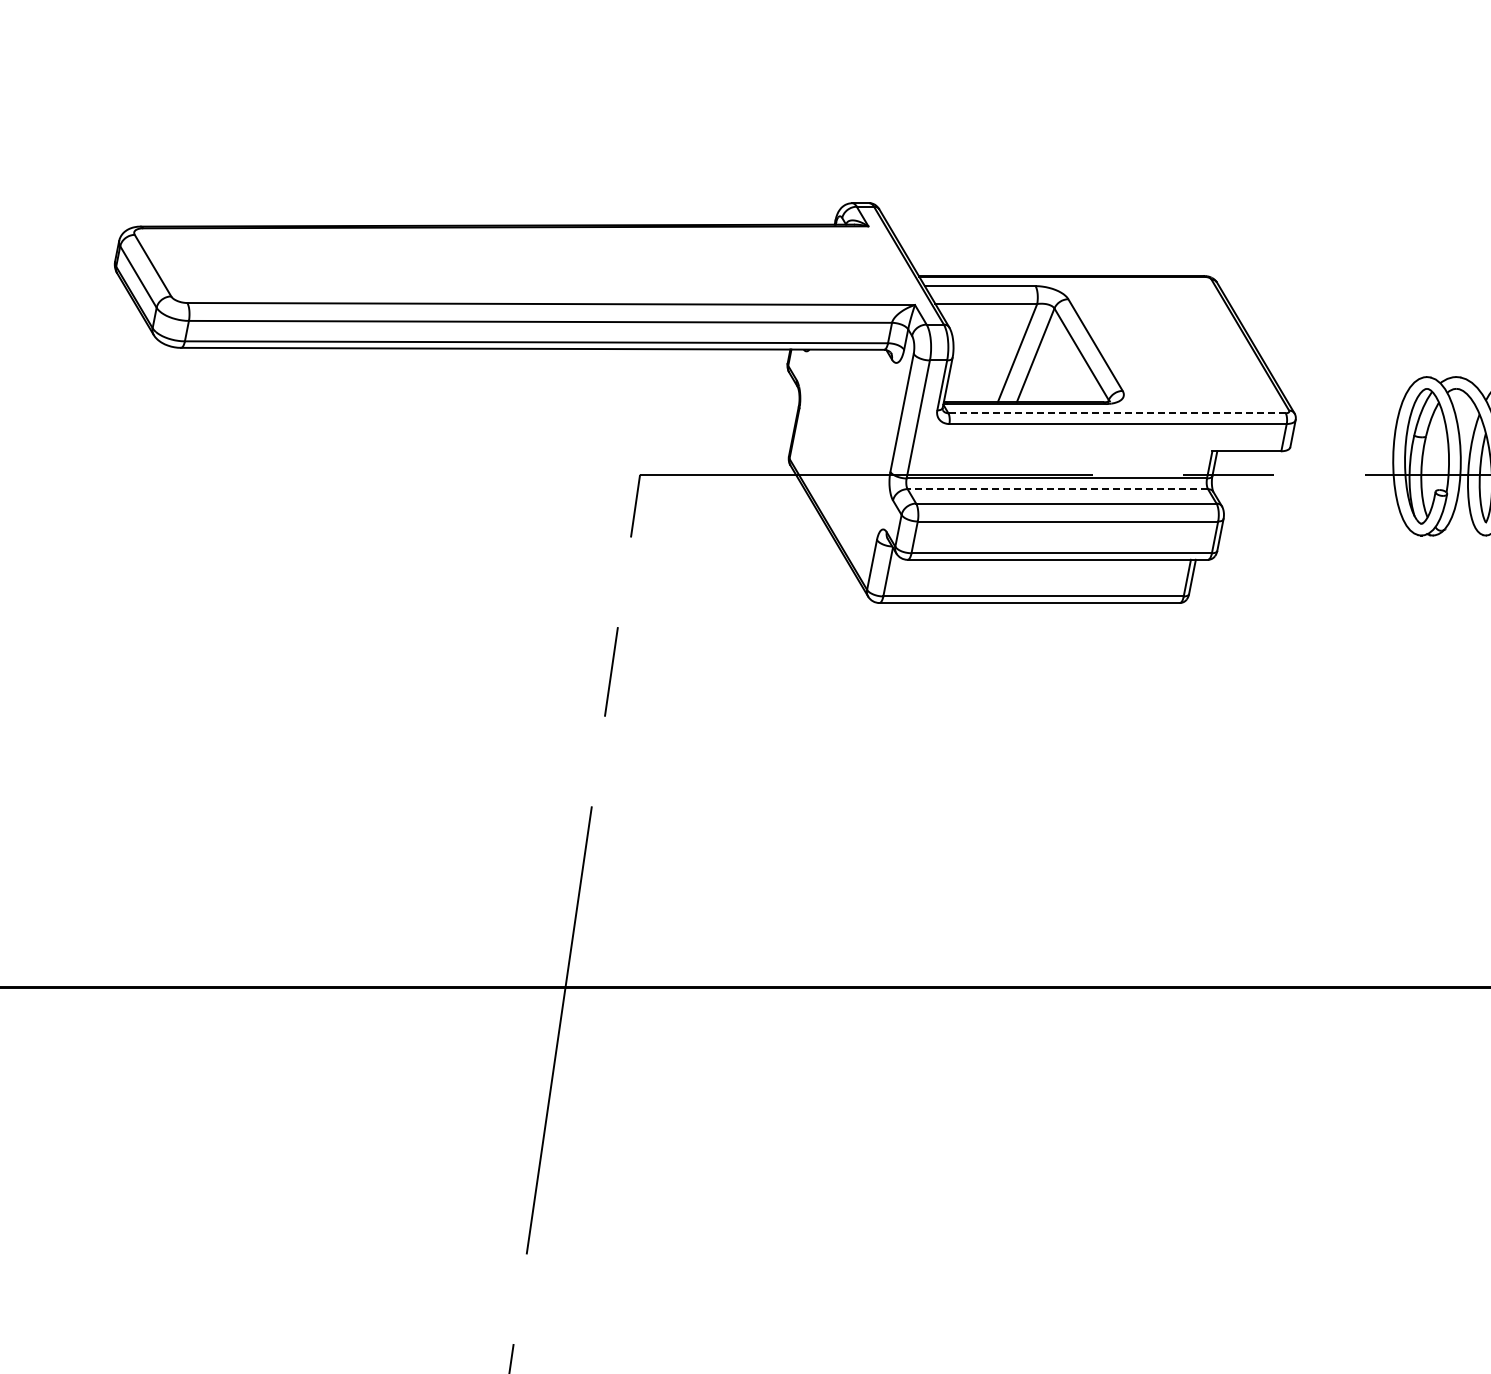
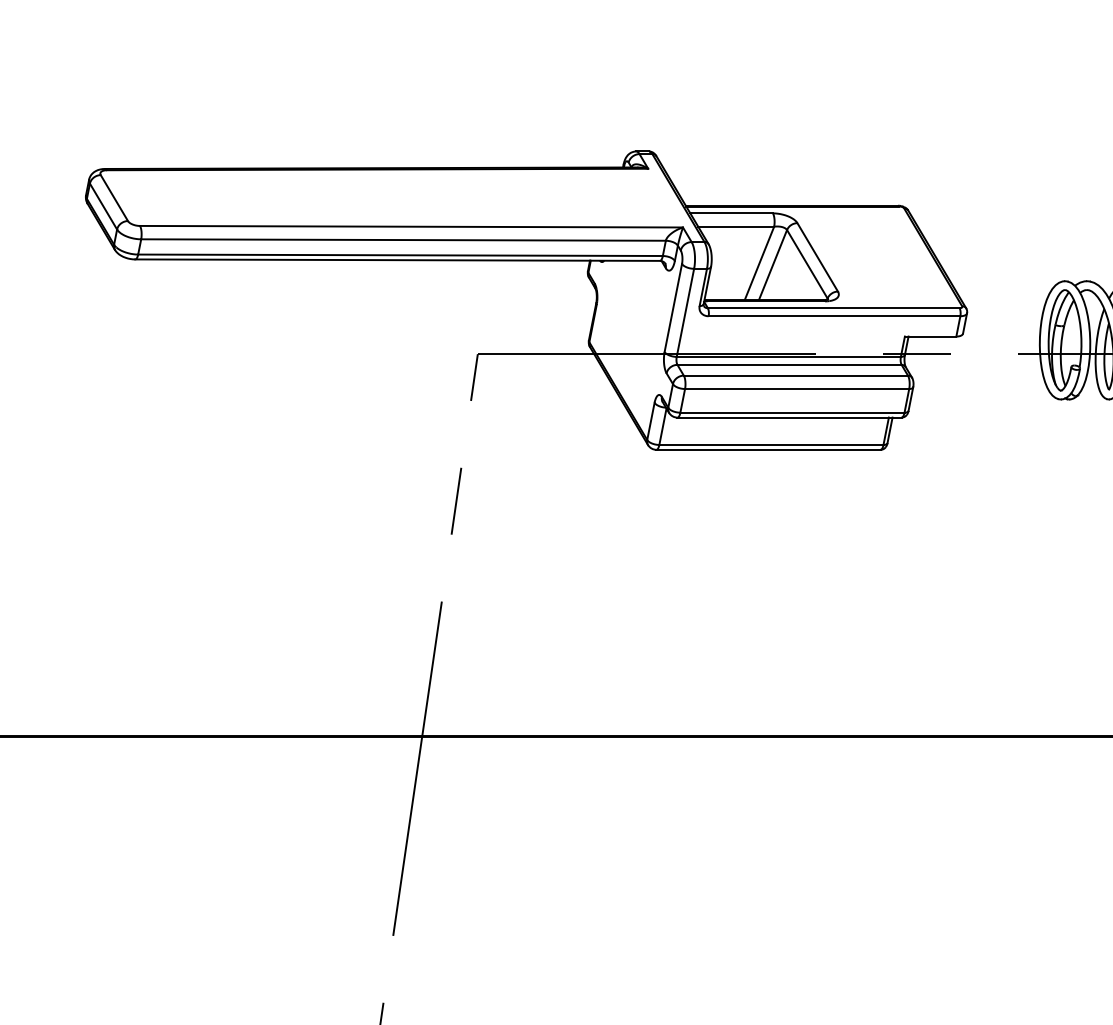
line: (1117, 413) -> (834, 308), dashed -> solid
line: (1057, 489) -> (789, 365), dashed -> solid

